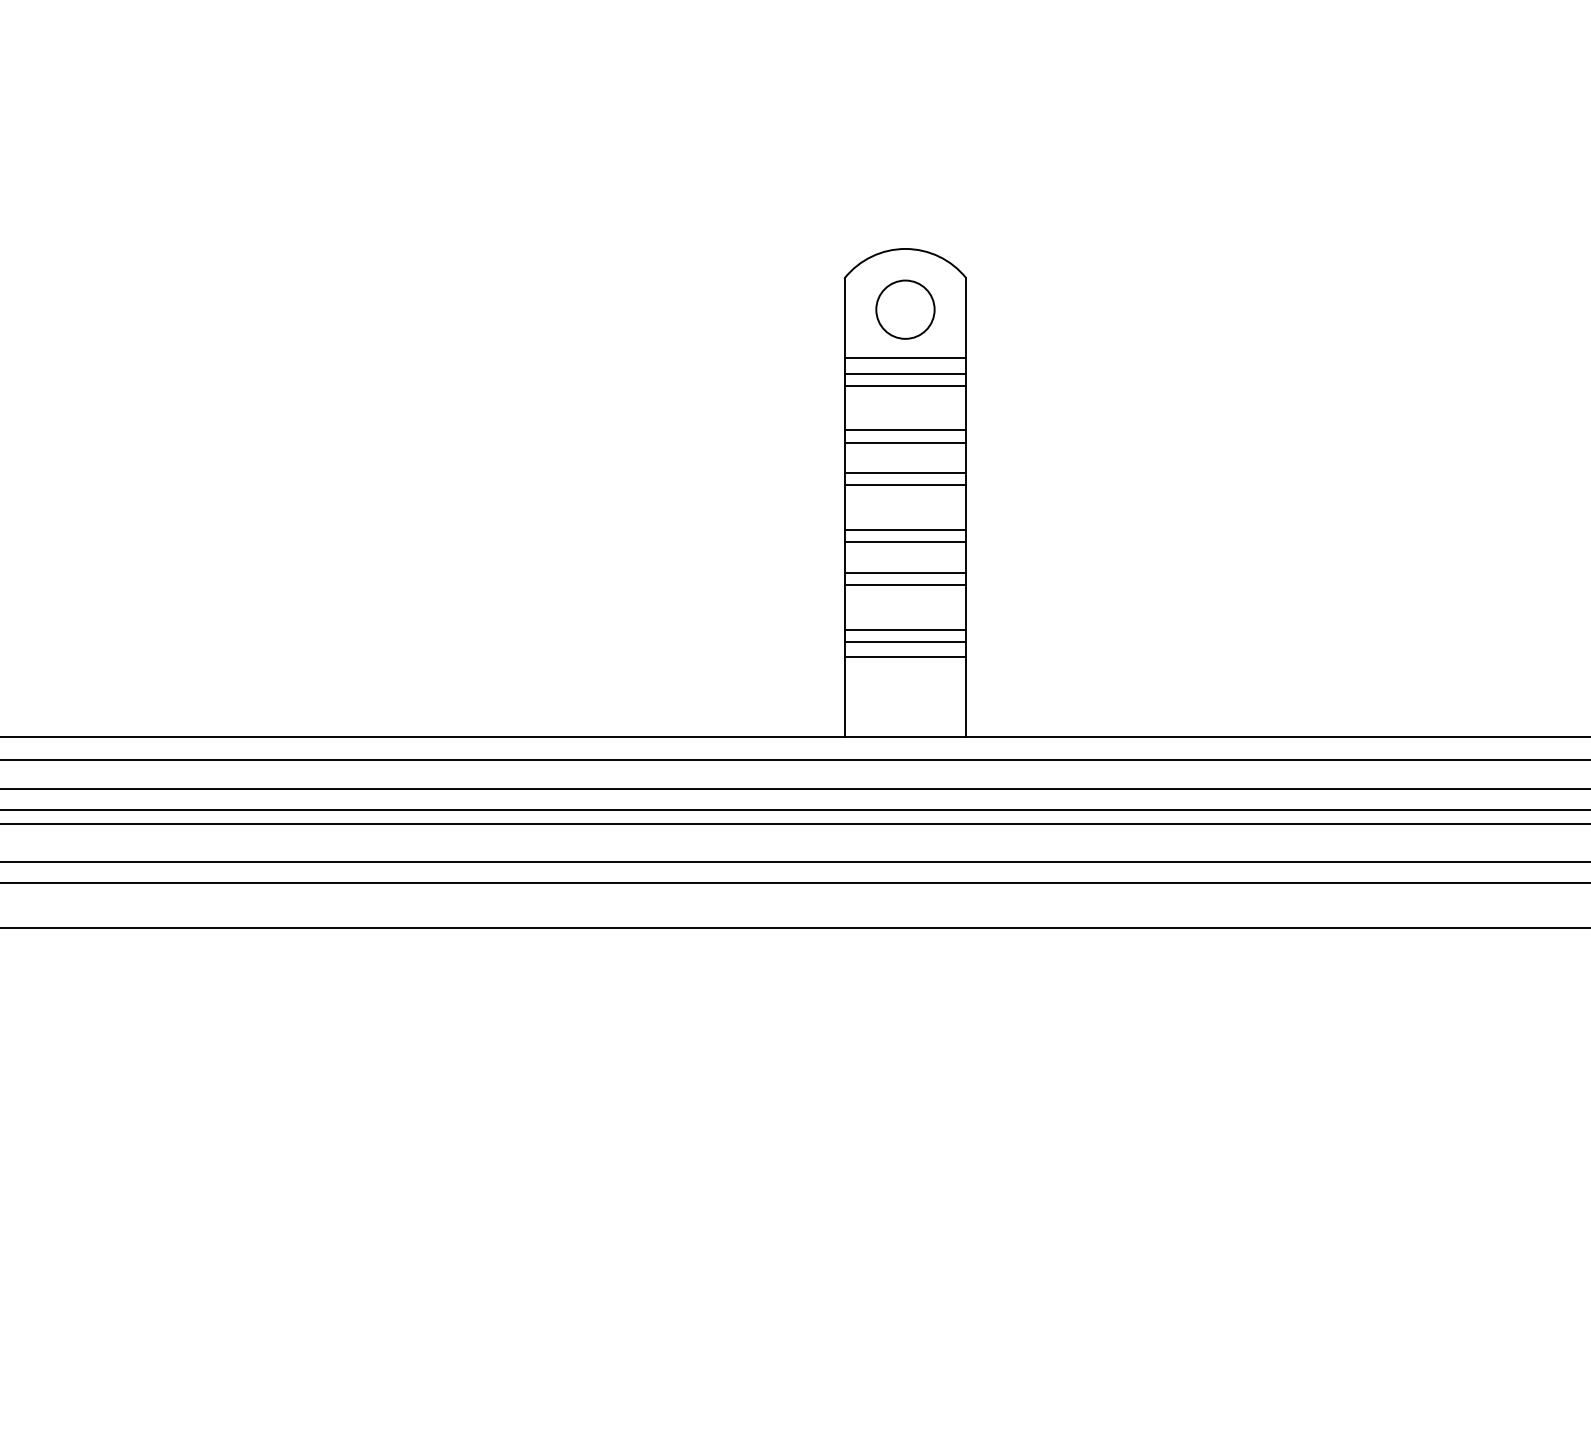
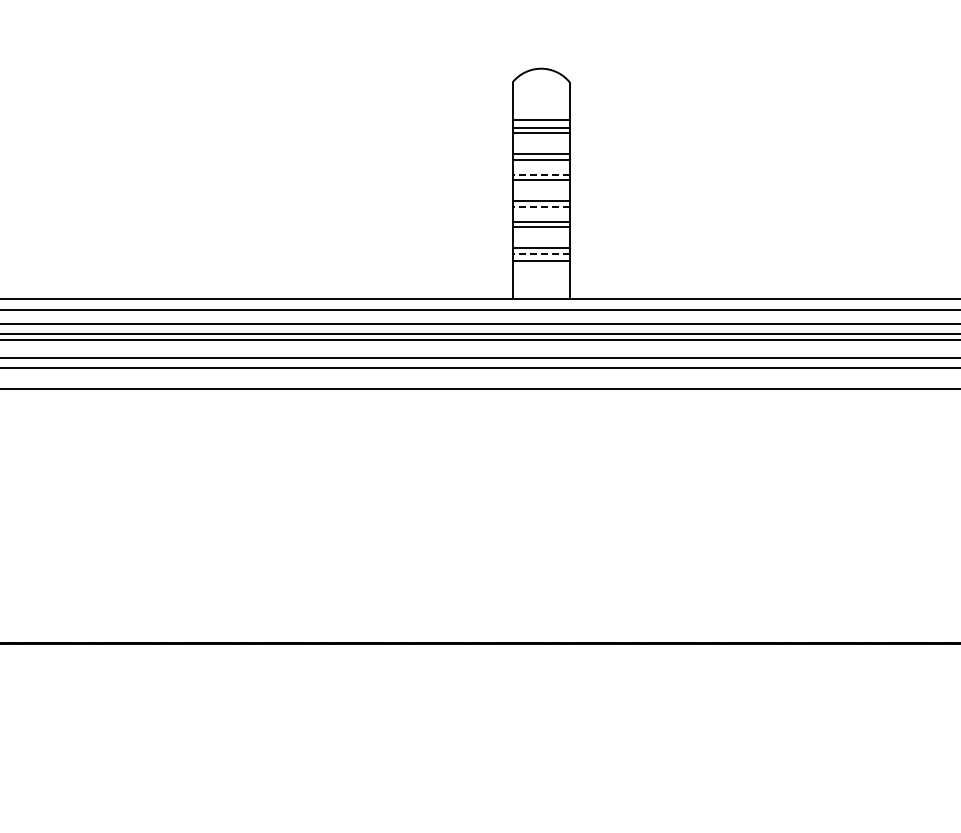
circle: (903, 307) -> (540, 96), removed
line: (906, 473) -> (541, 174), solid -> dashed
line: (906, 543) -> (541, 207), solid -> dashed
line: (906, 642) -> (541, 254), solid -> dashed

